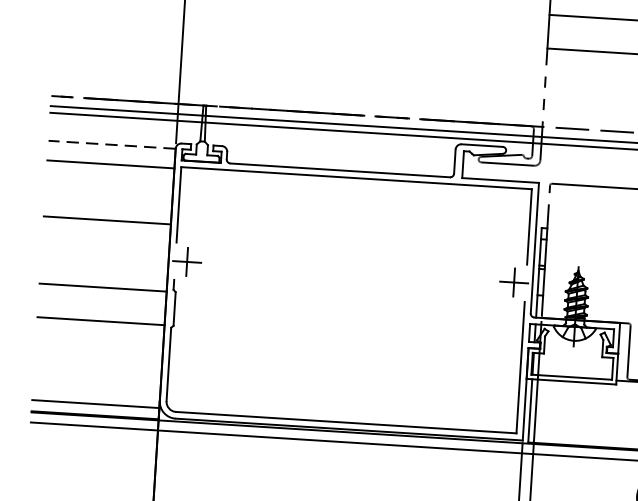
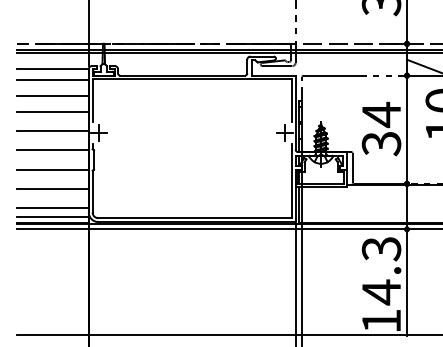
line: (111, 145) -> (52, 69), dashed -> solid
line: (108, 192) -> (52, 96), added
line: (104, 254) -> (52, 131), added
line: (98, 354) -> (52, 188), added
line: (96, 387) -> (52, 207), added

